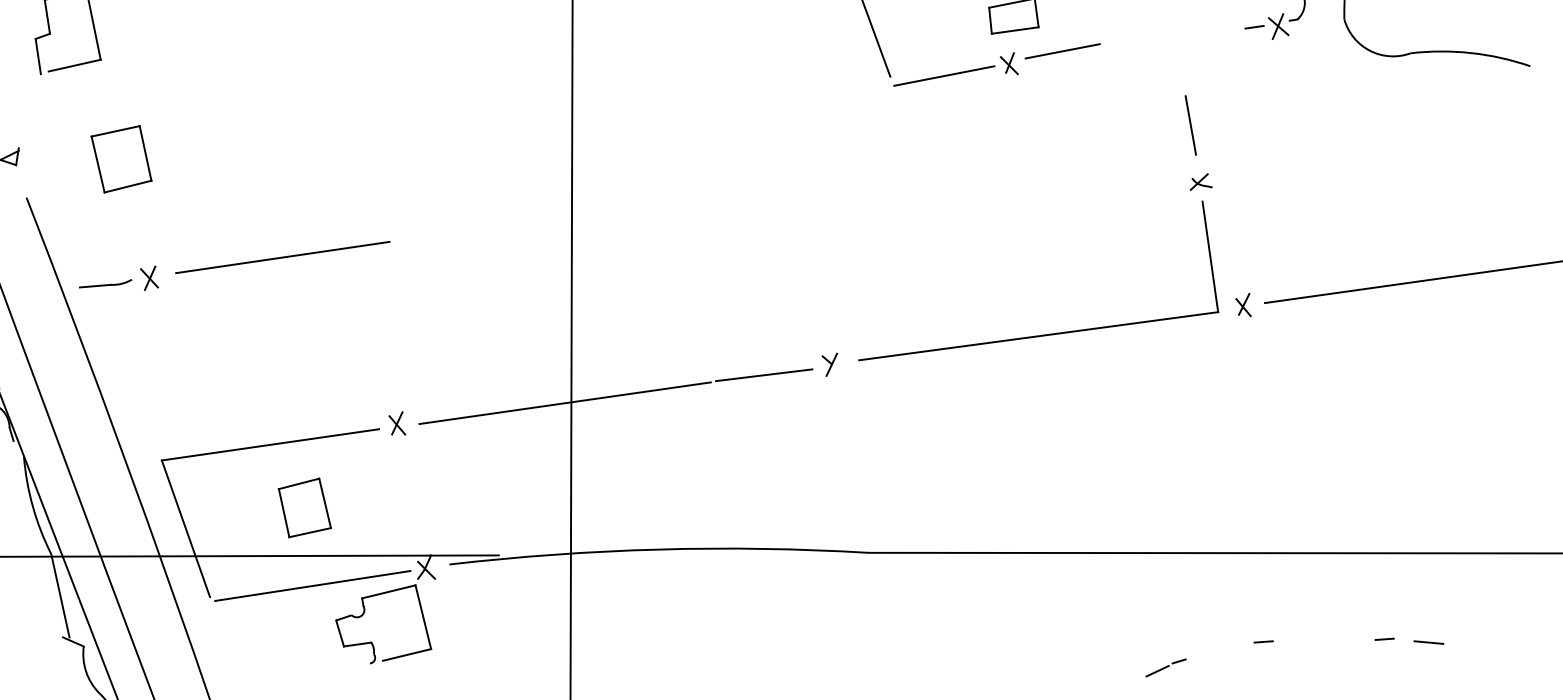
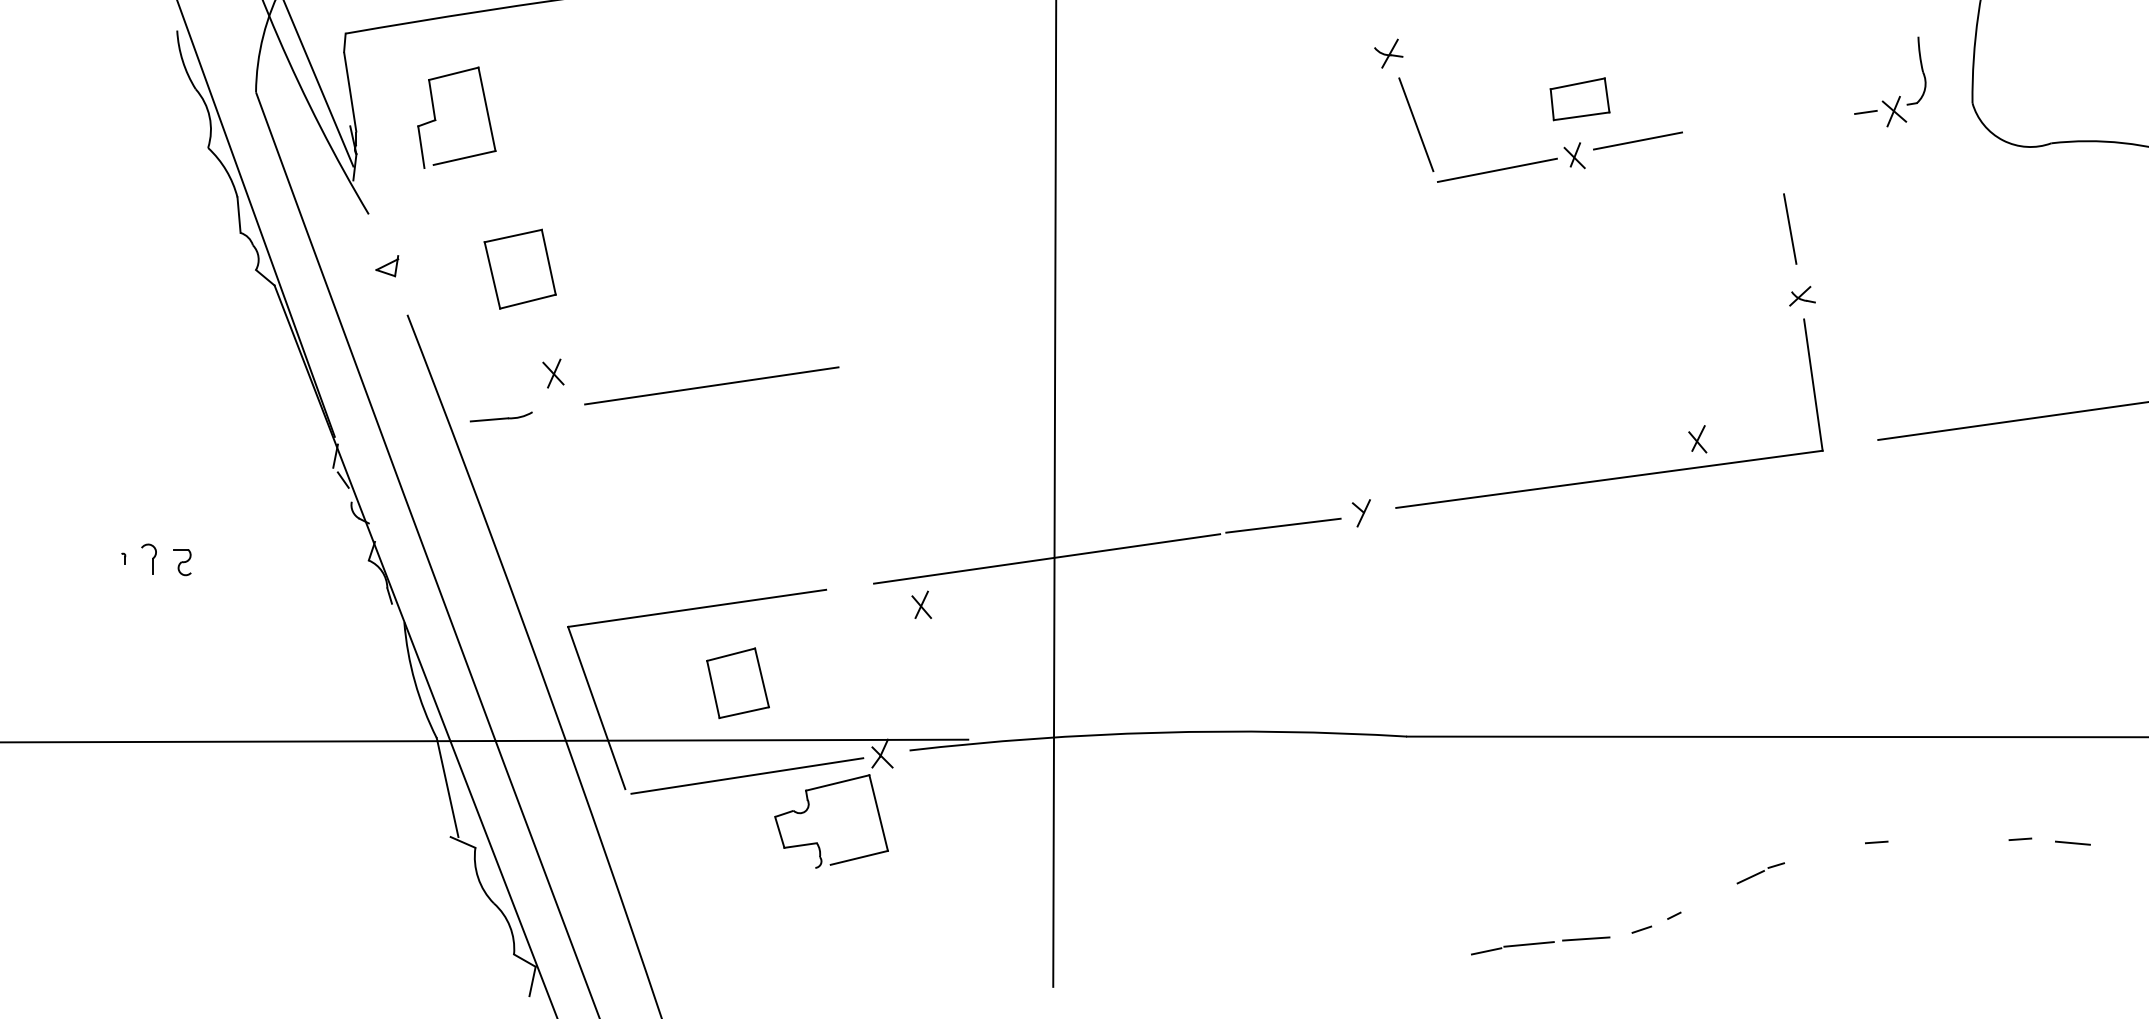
part: (149, 278) -> (553, 373), moved
part: (1243, 305) -> (1697, 439), moved
part: (397, 423) -> (921, 604), moved

